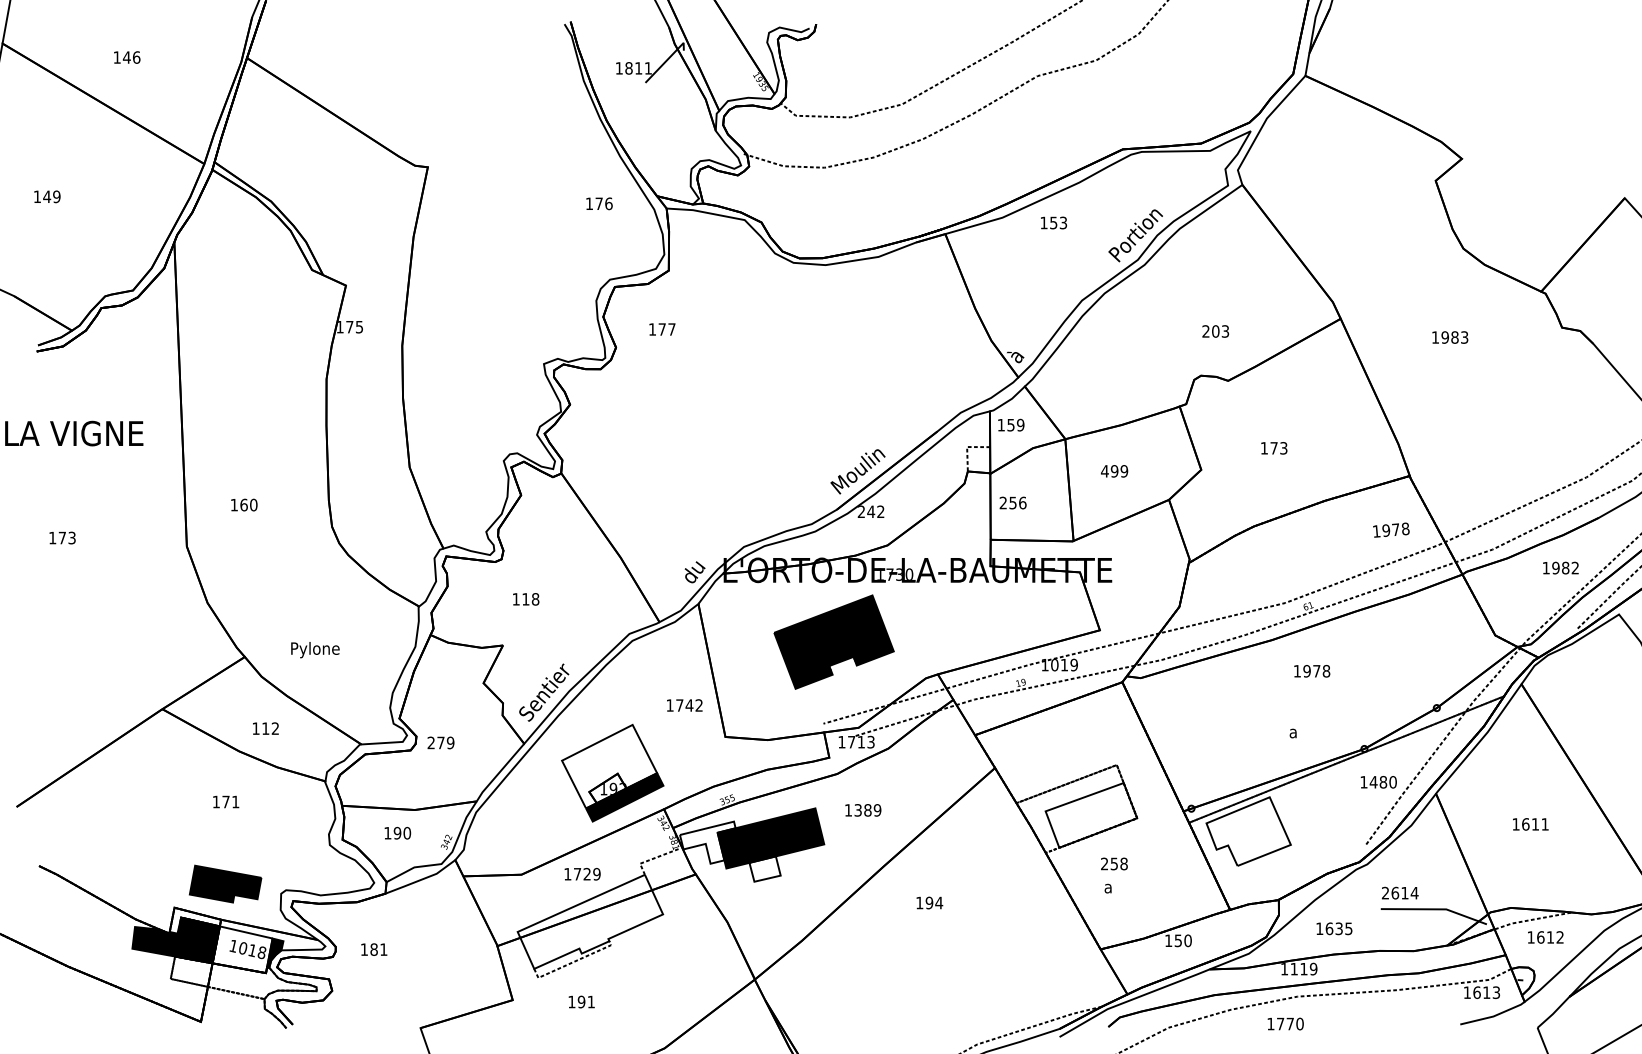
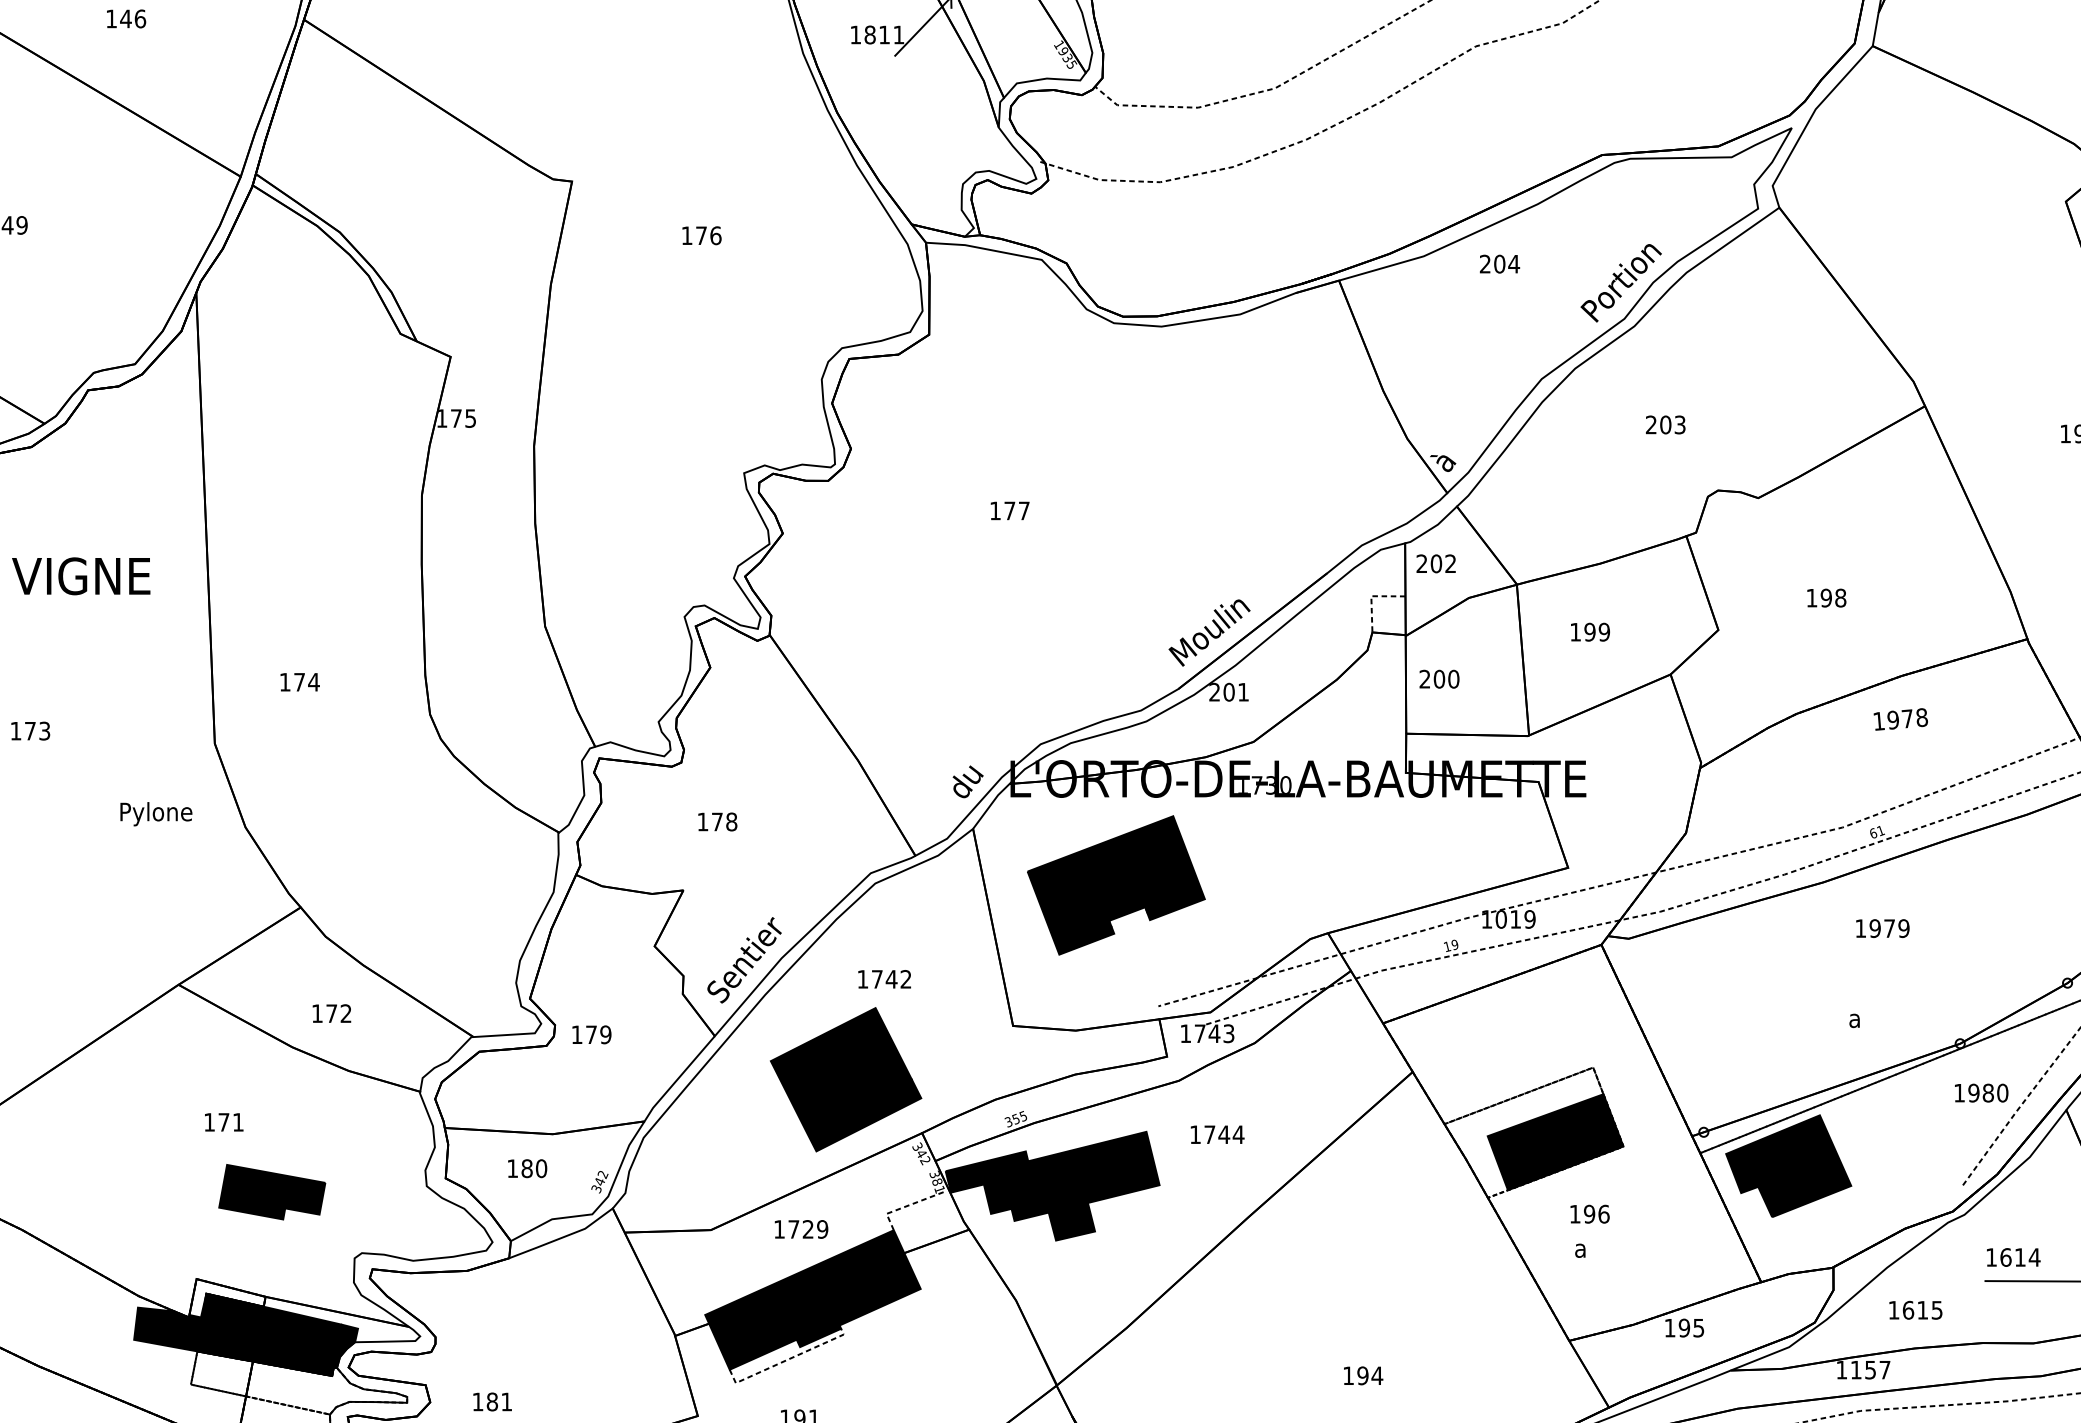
text: (599, 203) -> (701, 235), moved
text: (1053, 222) -> (1499, 263), 153 -> 204
text: (662, 329) -> (1010, 510), moved
text: (1215, 331) -> (1665, 424), moved
text: (1010, 424) -> (1435, 562), 159 -> 202
text: (1278, 448) -> (1832, 598), 173 -> 198
text: (1104, 471) -> (1574, 632), 499 -> 199
text: (1017, 502) -> (1446, 678), 256 -> 200
text: (248, 504) -> (306, 681), 160 -> 174
text: (875, 511) -> (1235, 691), 242 -> 201
text: (1391, 529) -> (1901, 718), moved
text: (525, 599) -> (716, 822), 118 -> 178
part: (833, 641) -> (1115, 884), moved
text: (315, 650) -> (156, 814), moved
text: (1326, 671) -> (1904, 928), 1978 -> 1979
text: (684, 705) -> (884, 979), moved
text: (265, 728) -> (331, 1013), 112 -> 172
text: (430, 742) -> (575, 1034), 279 -> 179
text: (861, 742) -> (1214, 1034), 1713 -> 1743
fill: (609, 766) -> (841, 1069), added
text: (1373, 782) -> (1973, 1093), 1480 -> 1980
text: (226, 801) -> (224, 1121), moved
text: (867, 810) -> (1223, 1134), 1389 -> 1744
fill: (1091, 815) -> (1555, 1142), added
fill: (1248, 831) -> (1788, 1166), added
text: (397, 833) -> (527, 1169), 190 -> 180
fill: (707, 842) -> (986, 1182), added
text: (1114, 863) -> (1589, 1213), 258 -> 196
fill: (764, 868) -> (1071, 1220), added
part: (225, 883) -> (272, 1191), moved
text: (1384, 892) -> (1989, 1256), 2614 -> 1614
text: (929, 902) -> (1362, 1375), moved
fill: (590, 921) -> (813, 1299), added
text: (1338, 928) -> (1921, 1309), 1635 -> 1615
text: (1182, 940) -> (1690, 1327), 150 -> 195
fill: (242, 949) -> (297, 1340), added
text: (374, 949) -> (492, 1401), moved
text: (1308, 968) -> (1877, 1369), 1119 -> 1157

